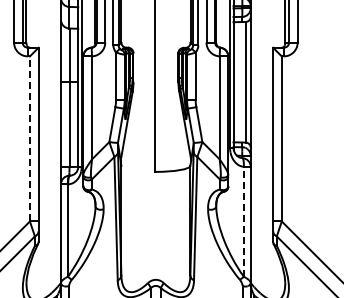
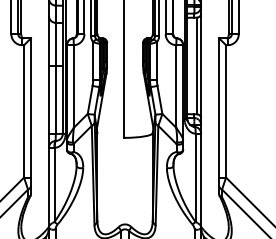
line: (29, 138) -> (23, 111), dashed -> solid
line: (243, 221) -> (195, 177), dashed -> solid

